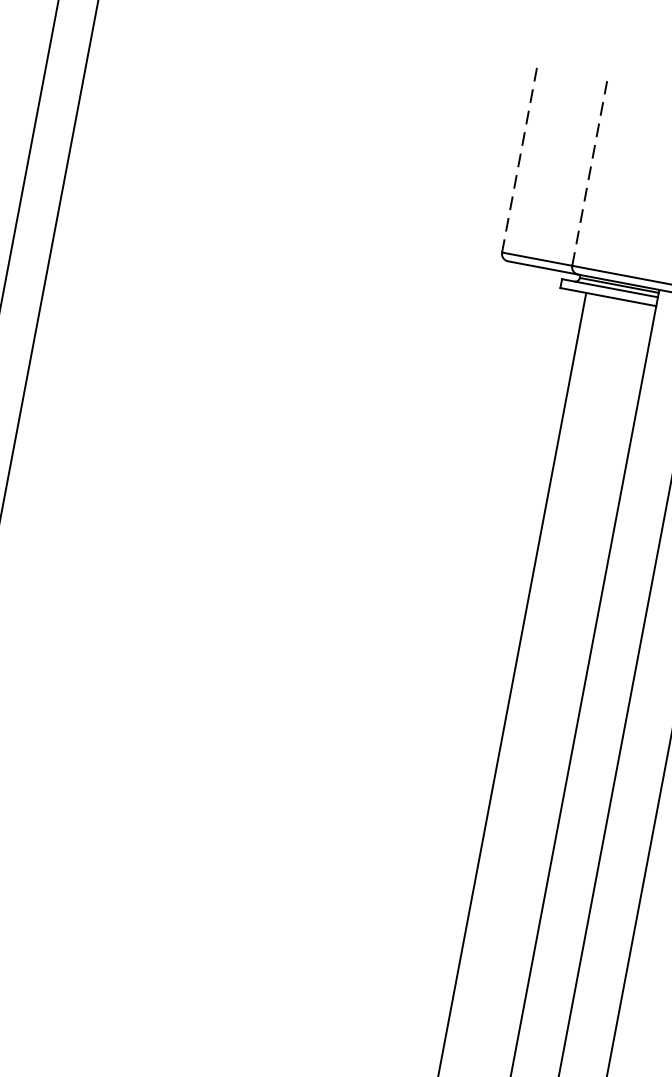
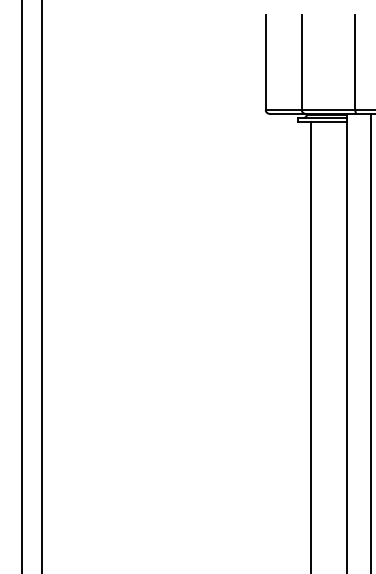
line: (518, 161) -> (265, 63), dashed -> solid
line: (589, 173) -> (301, 62), dashed -> solid

